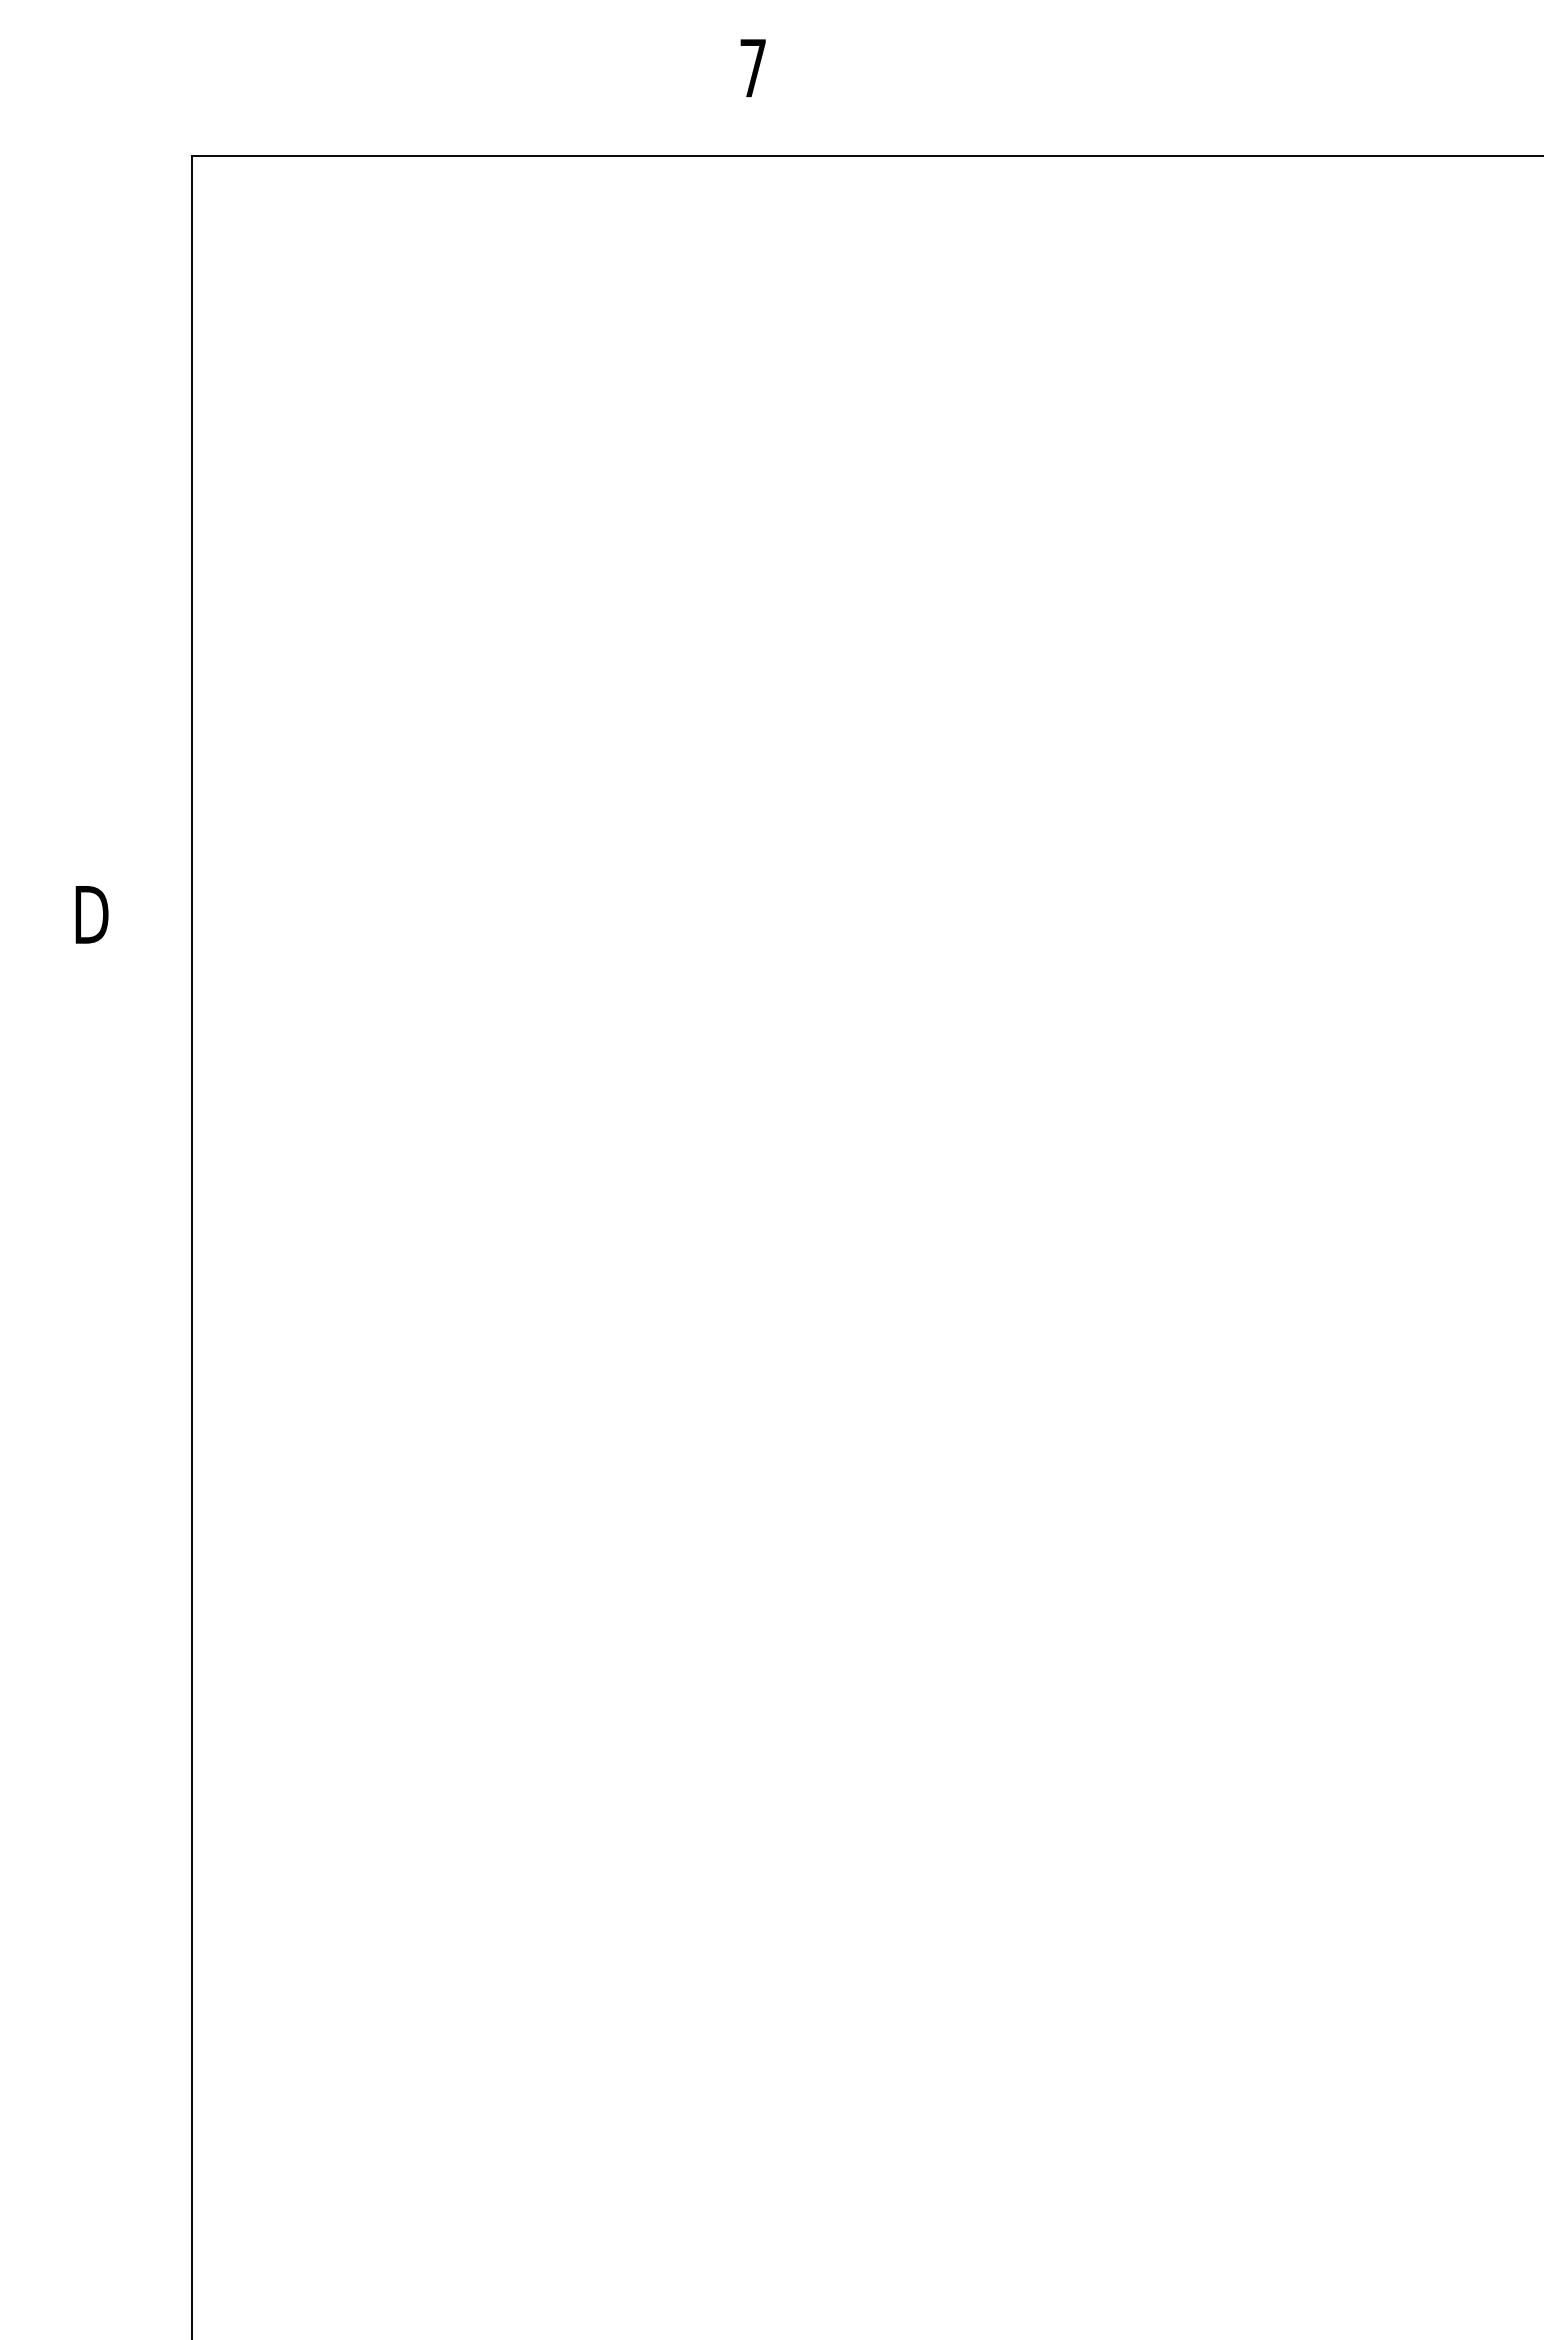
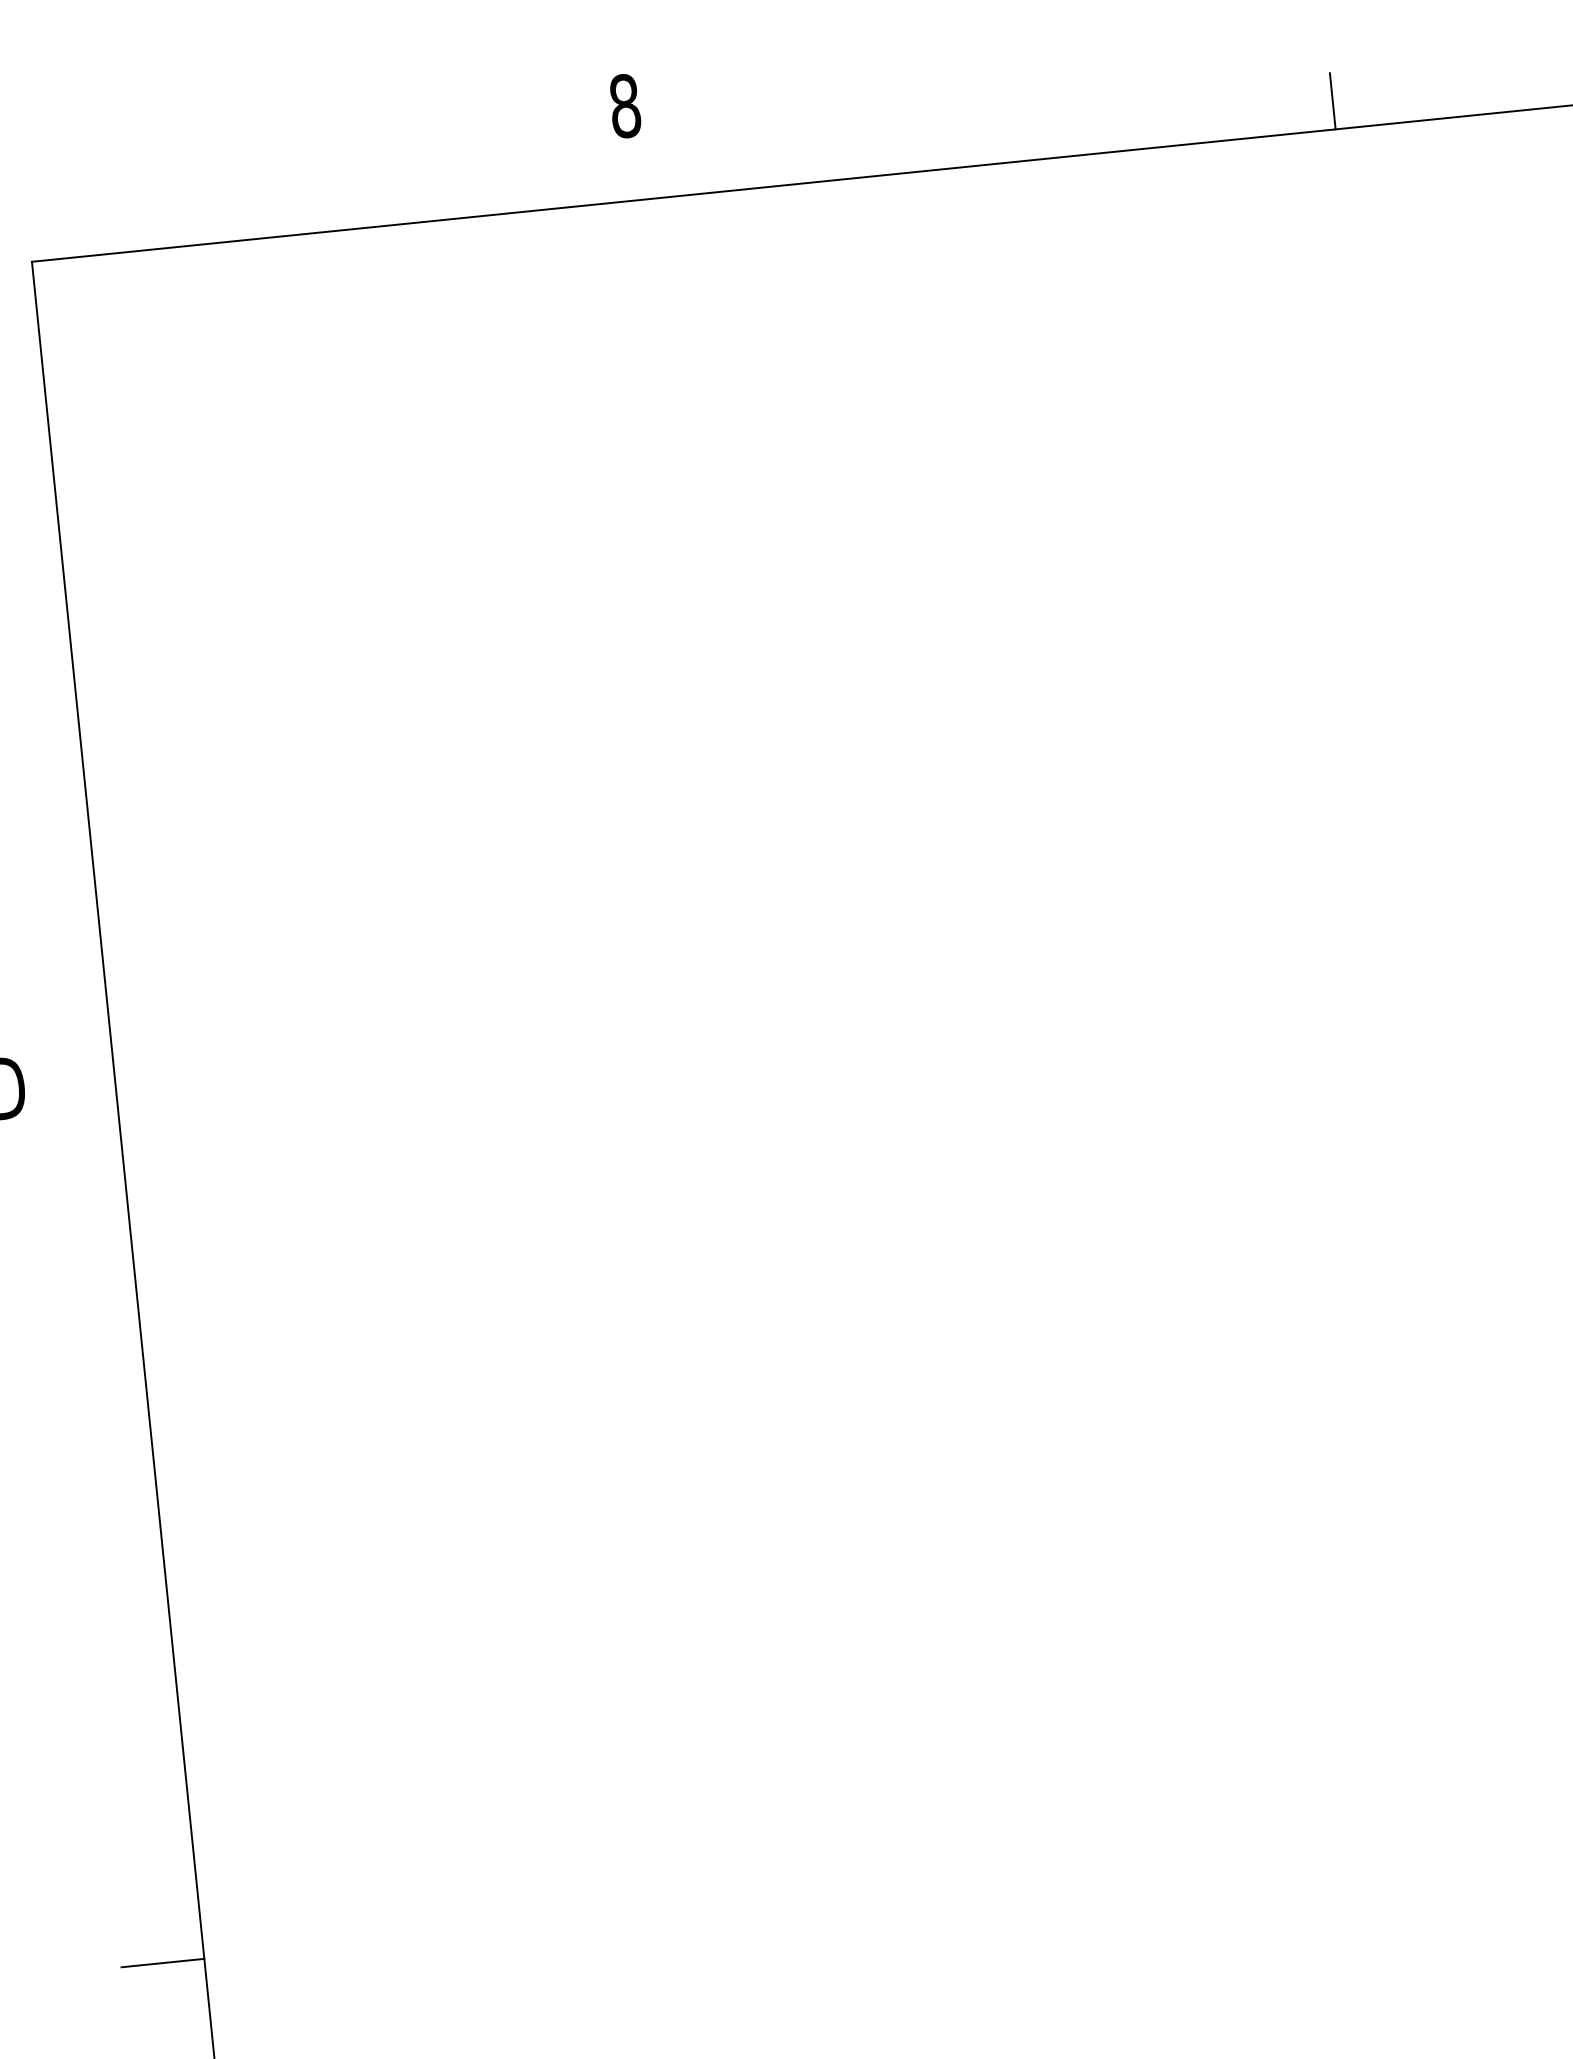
text: (753, 68) -> (625, 106), 7 -> 8
line: (1405, 129) -> (1332, 100), added
line: (153, 1734) -> (162, 1962), added

